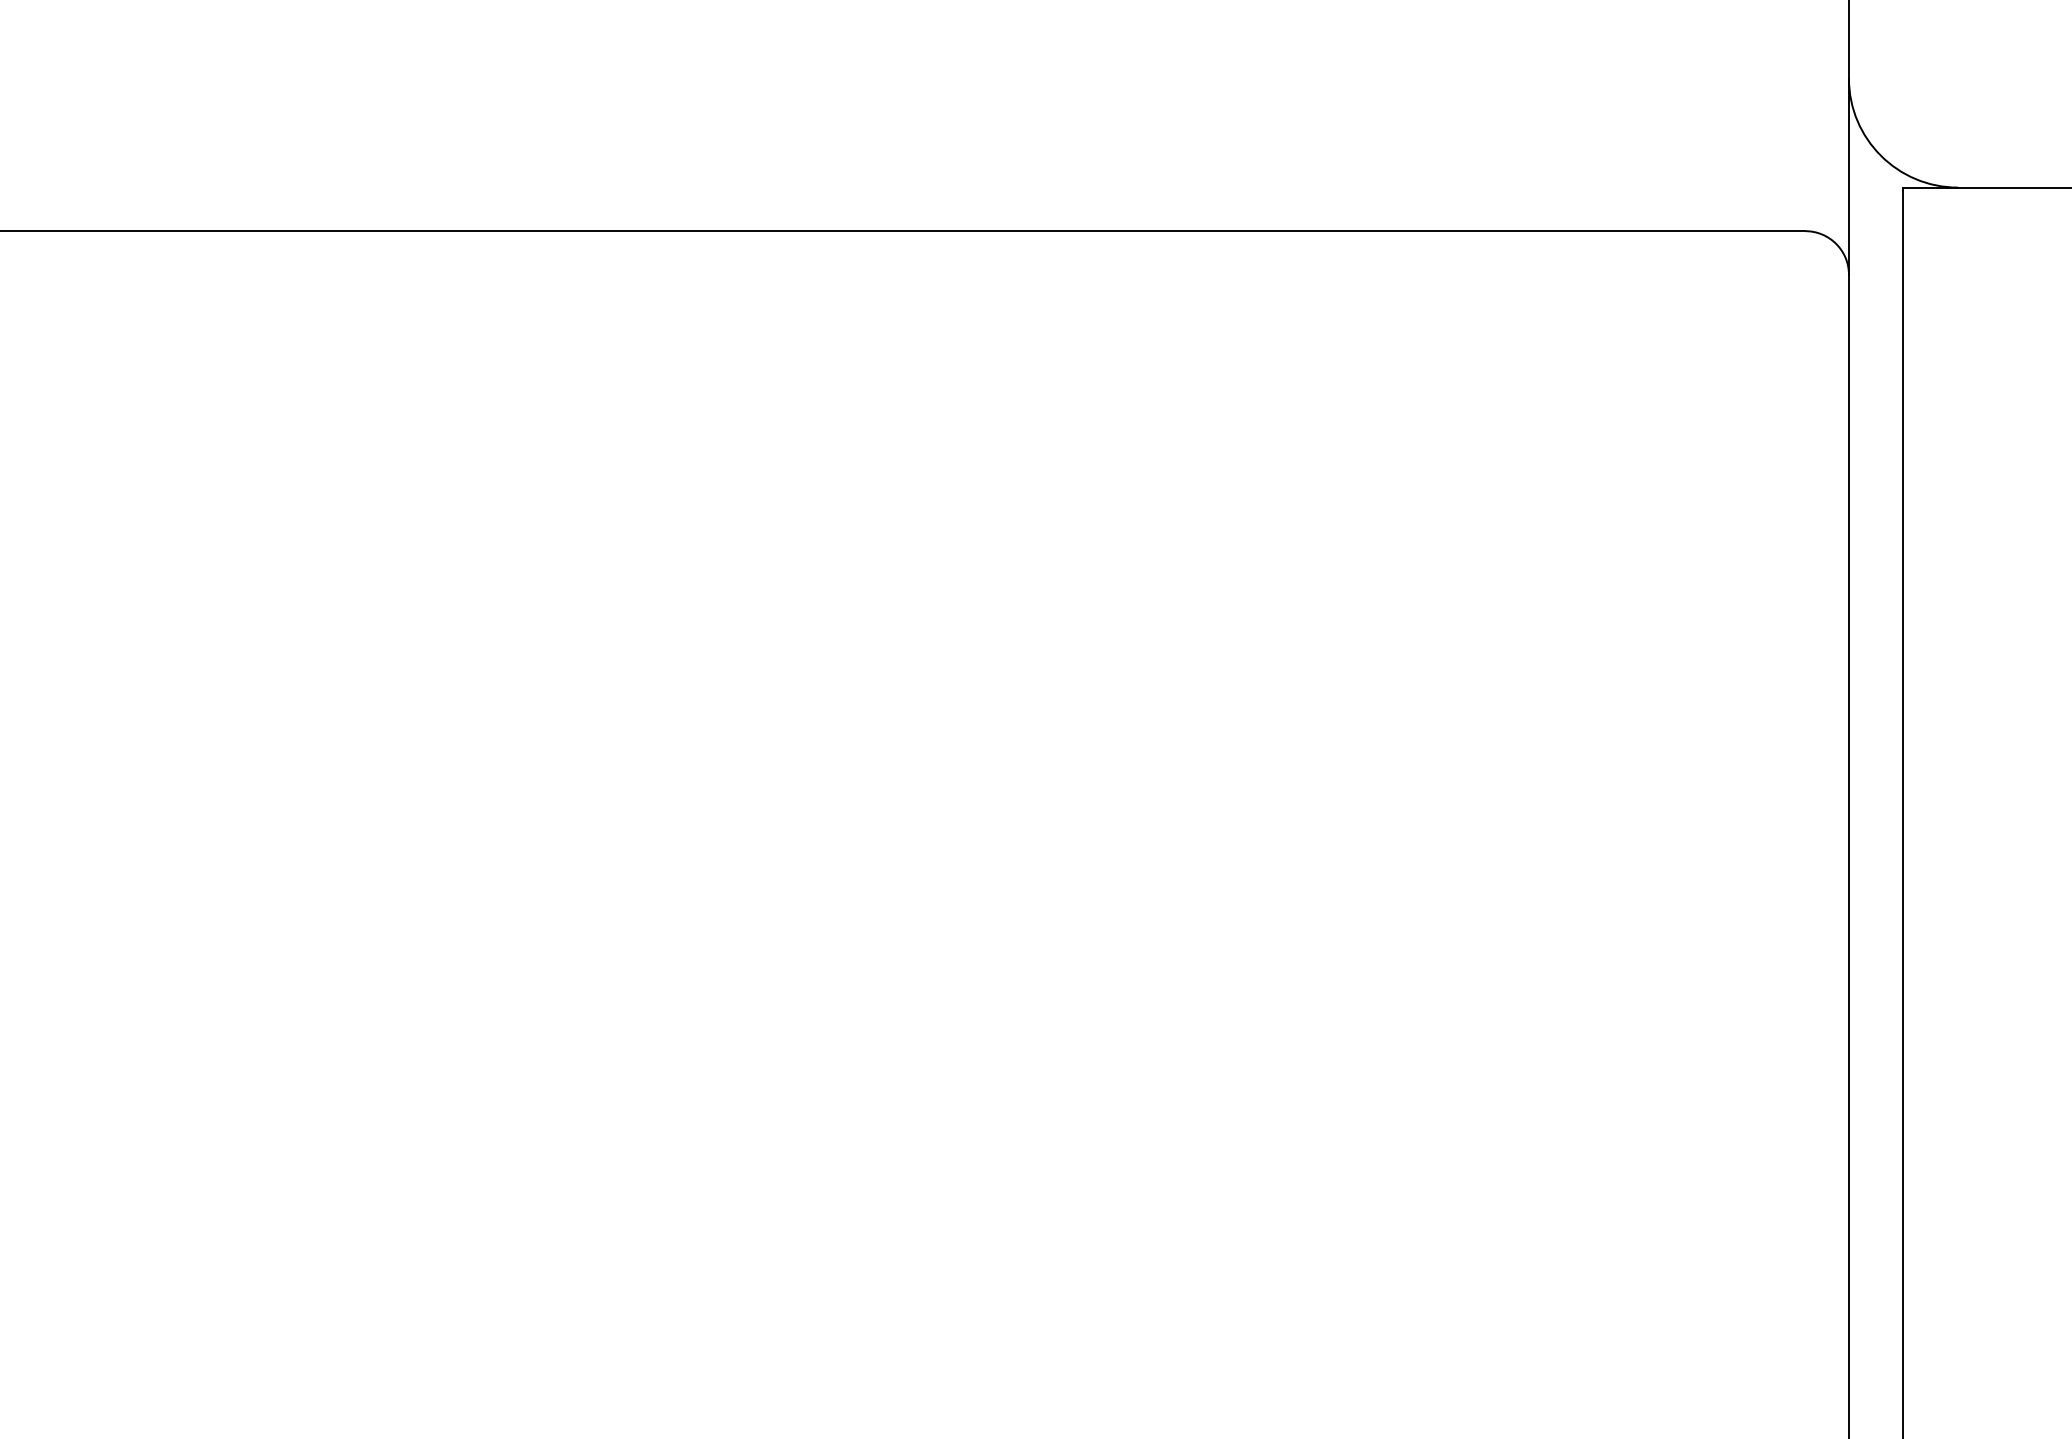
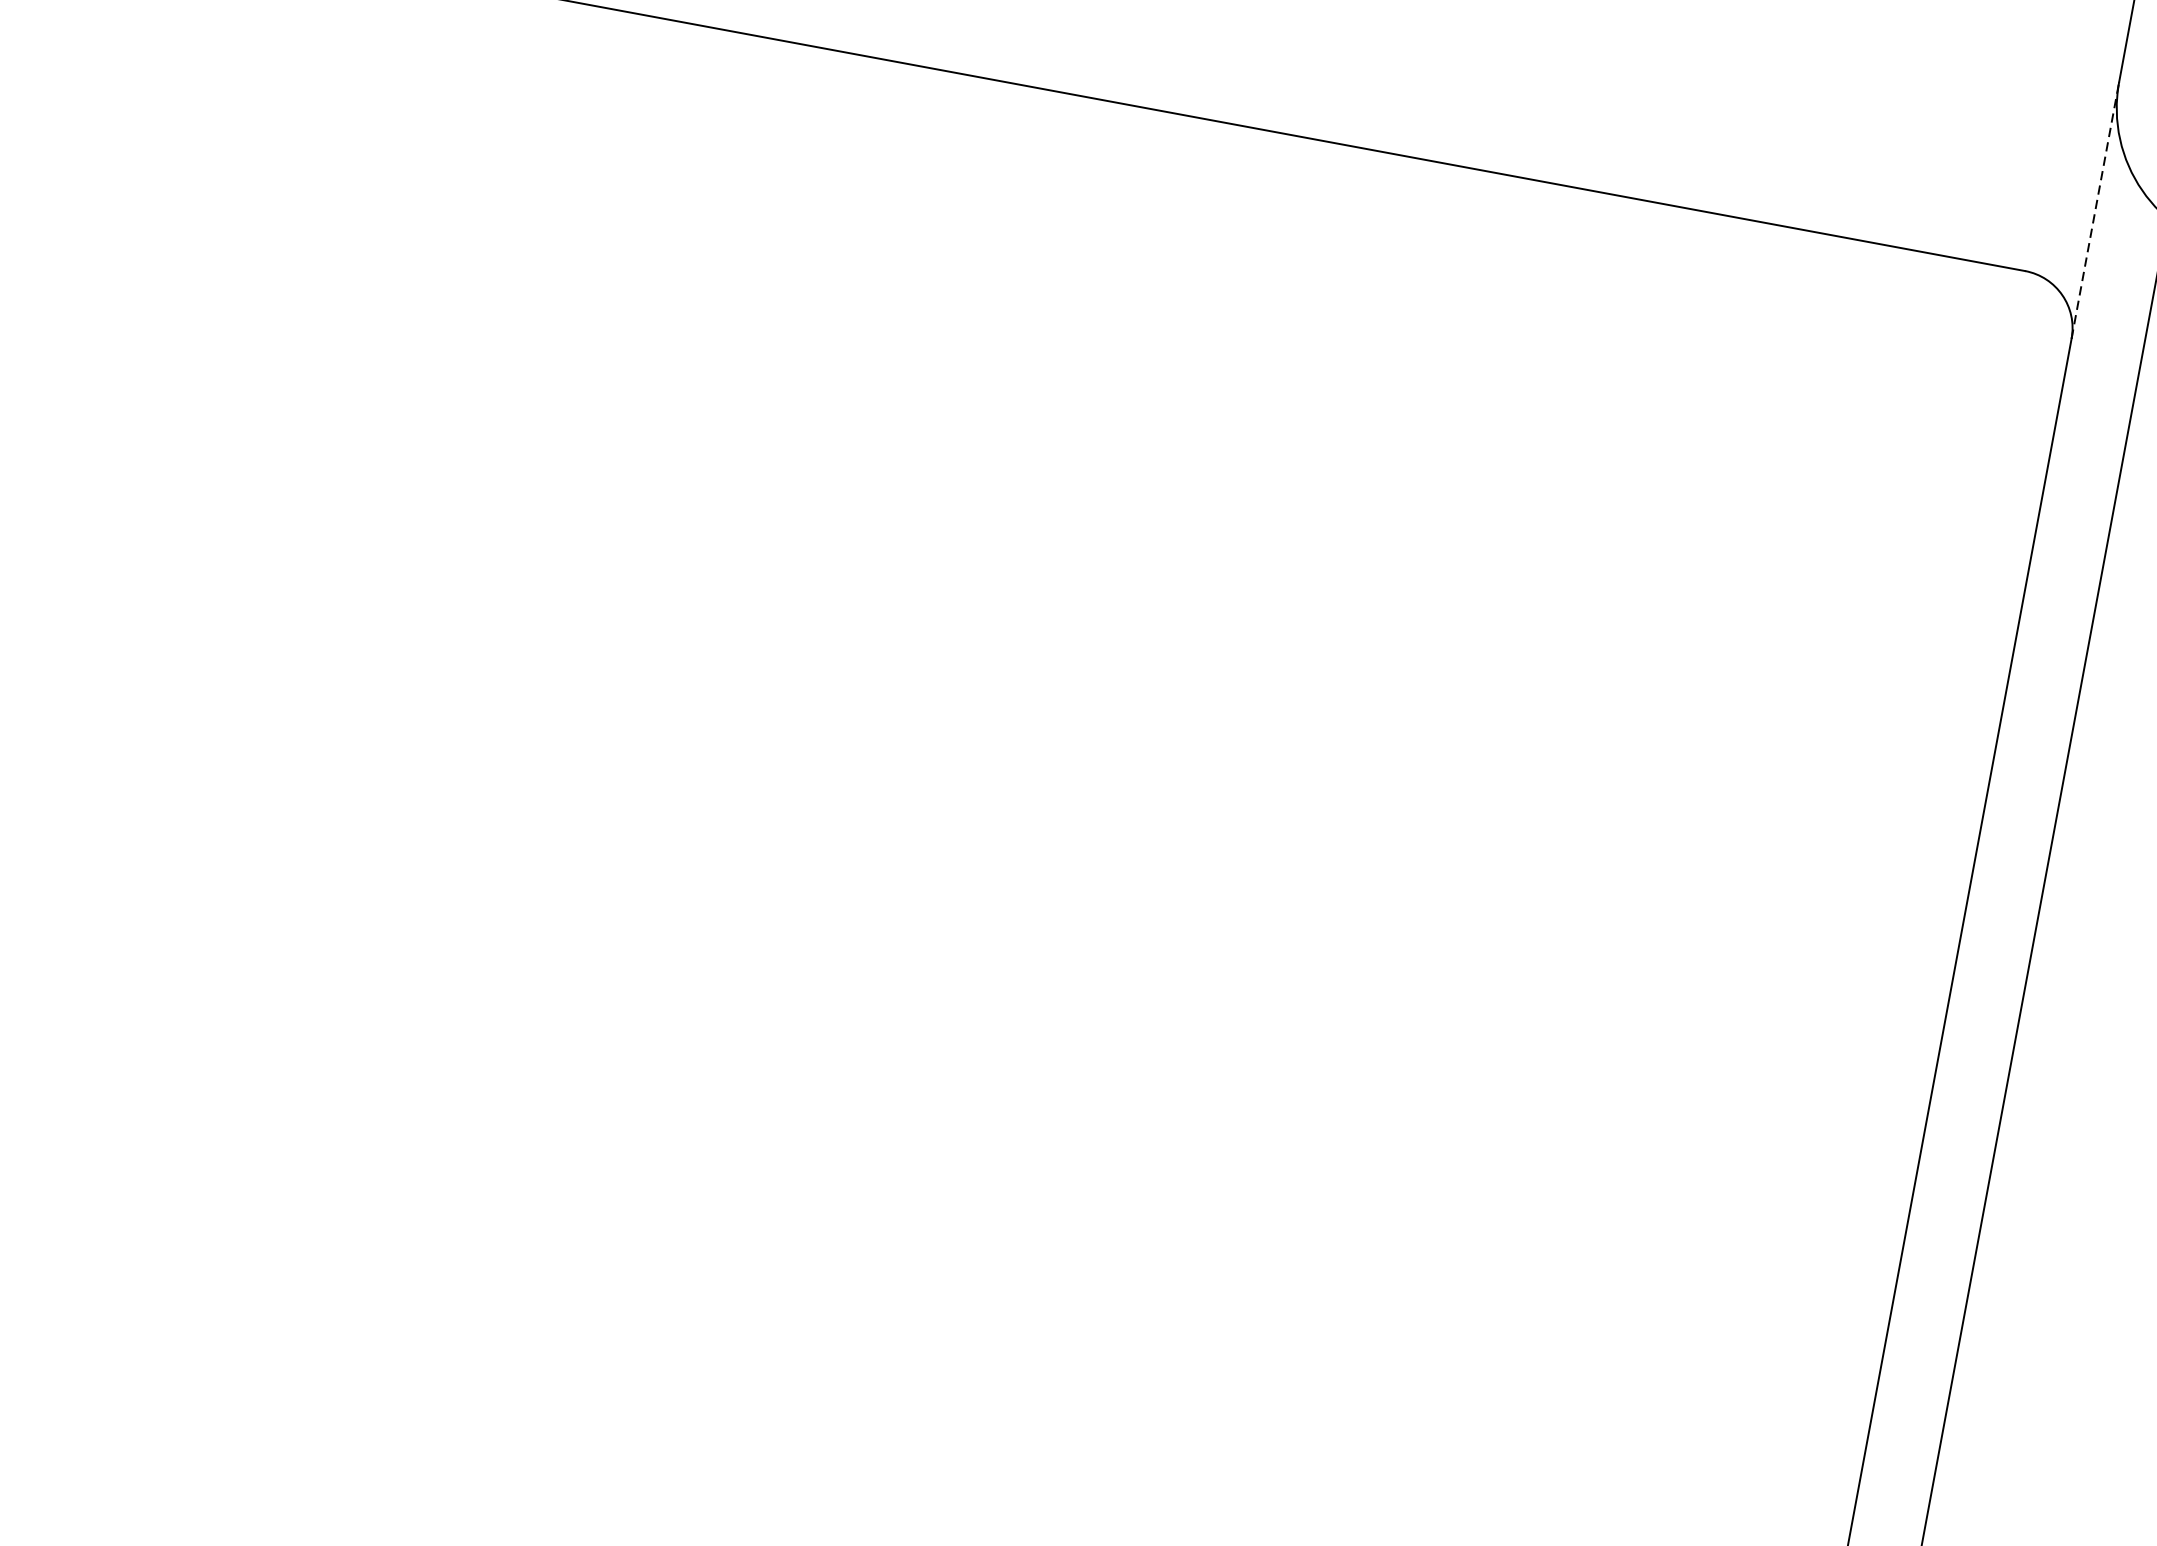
line: (1848, 176) -> (2094, 209), solid -> dashed

